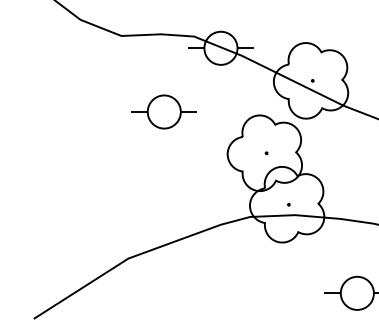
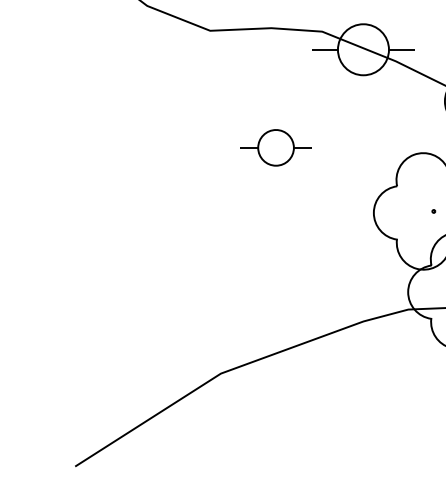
part: (163, 111) -> (274, 147), size x0.7

